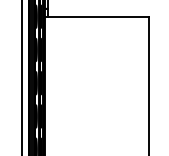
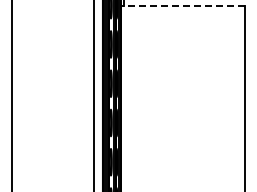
line: (96, 17) -> (182, 6), solid -> dashed

